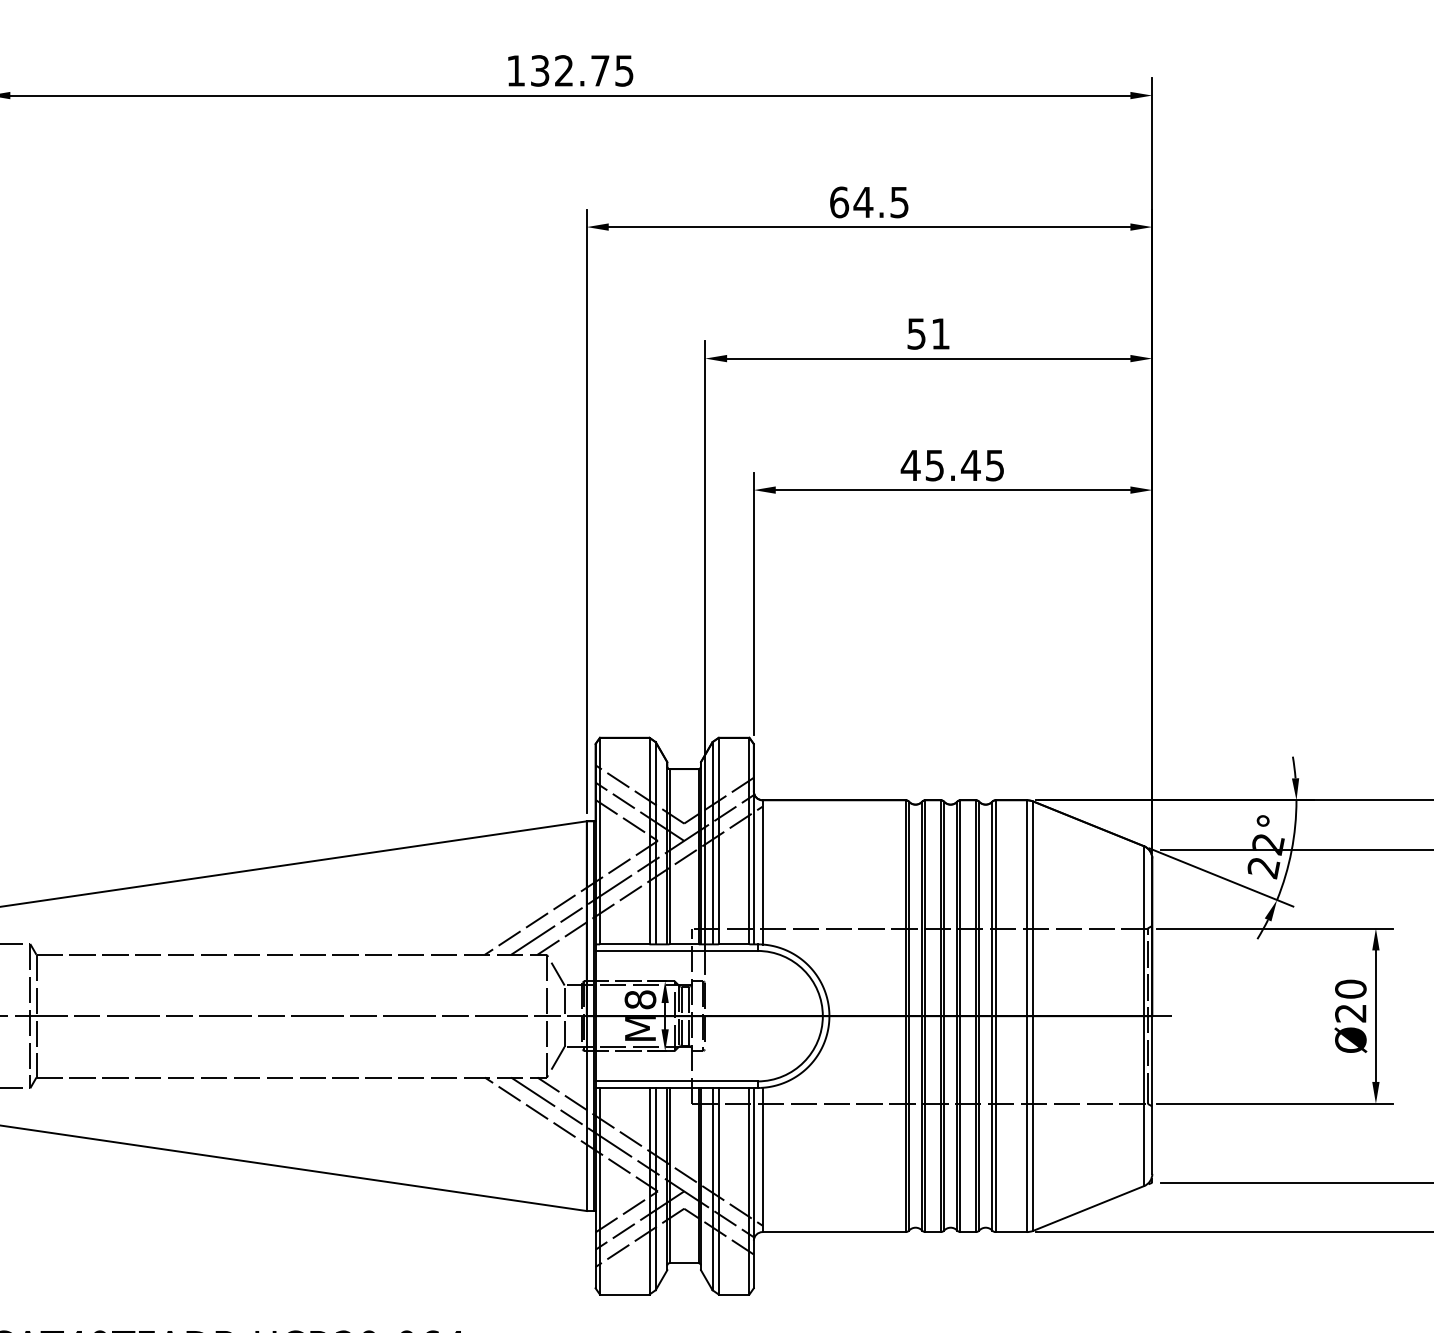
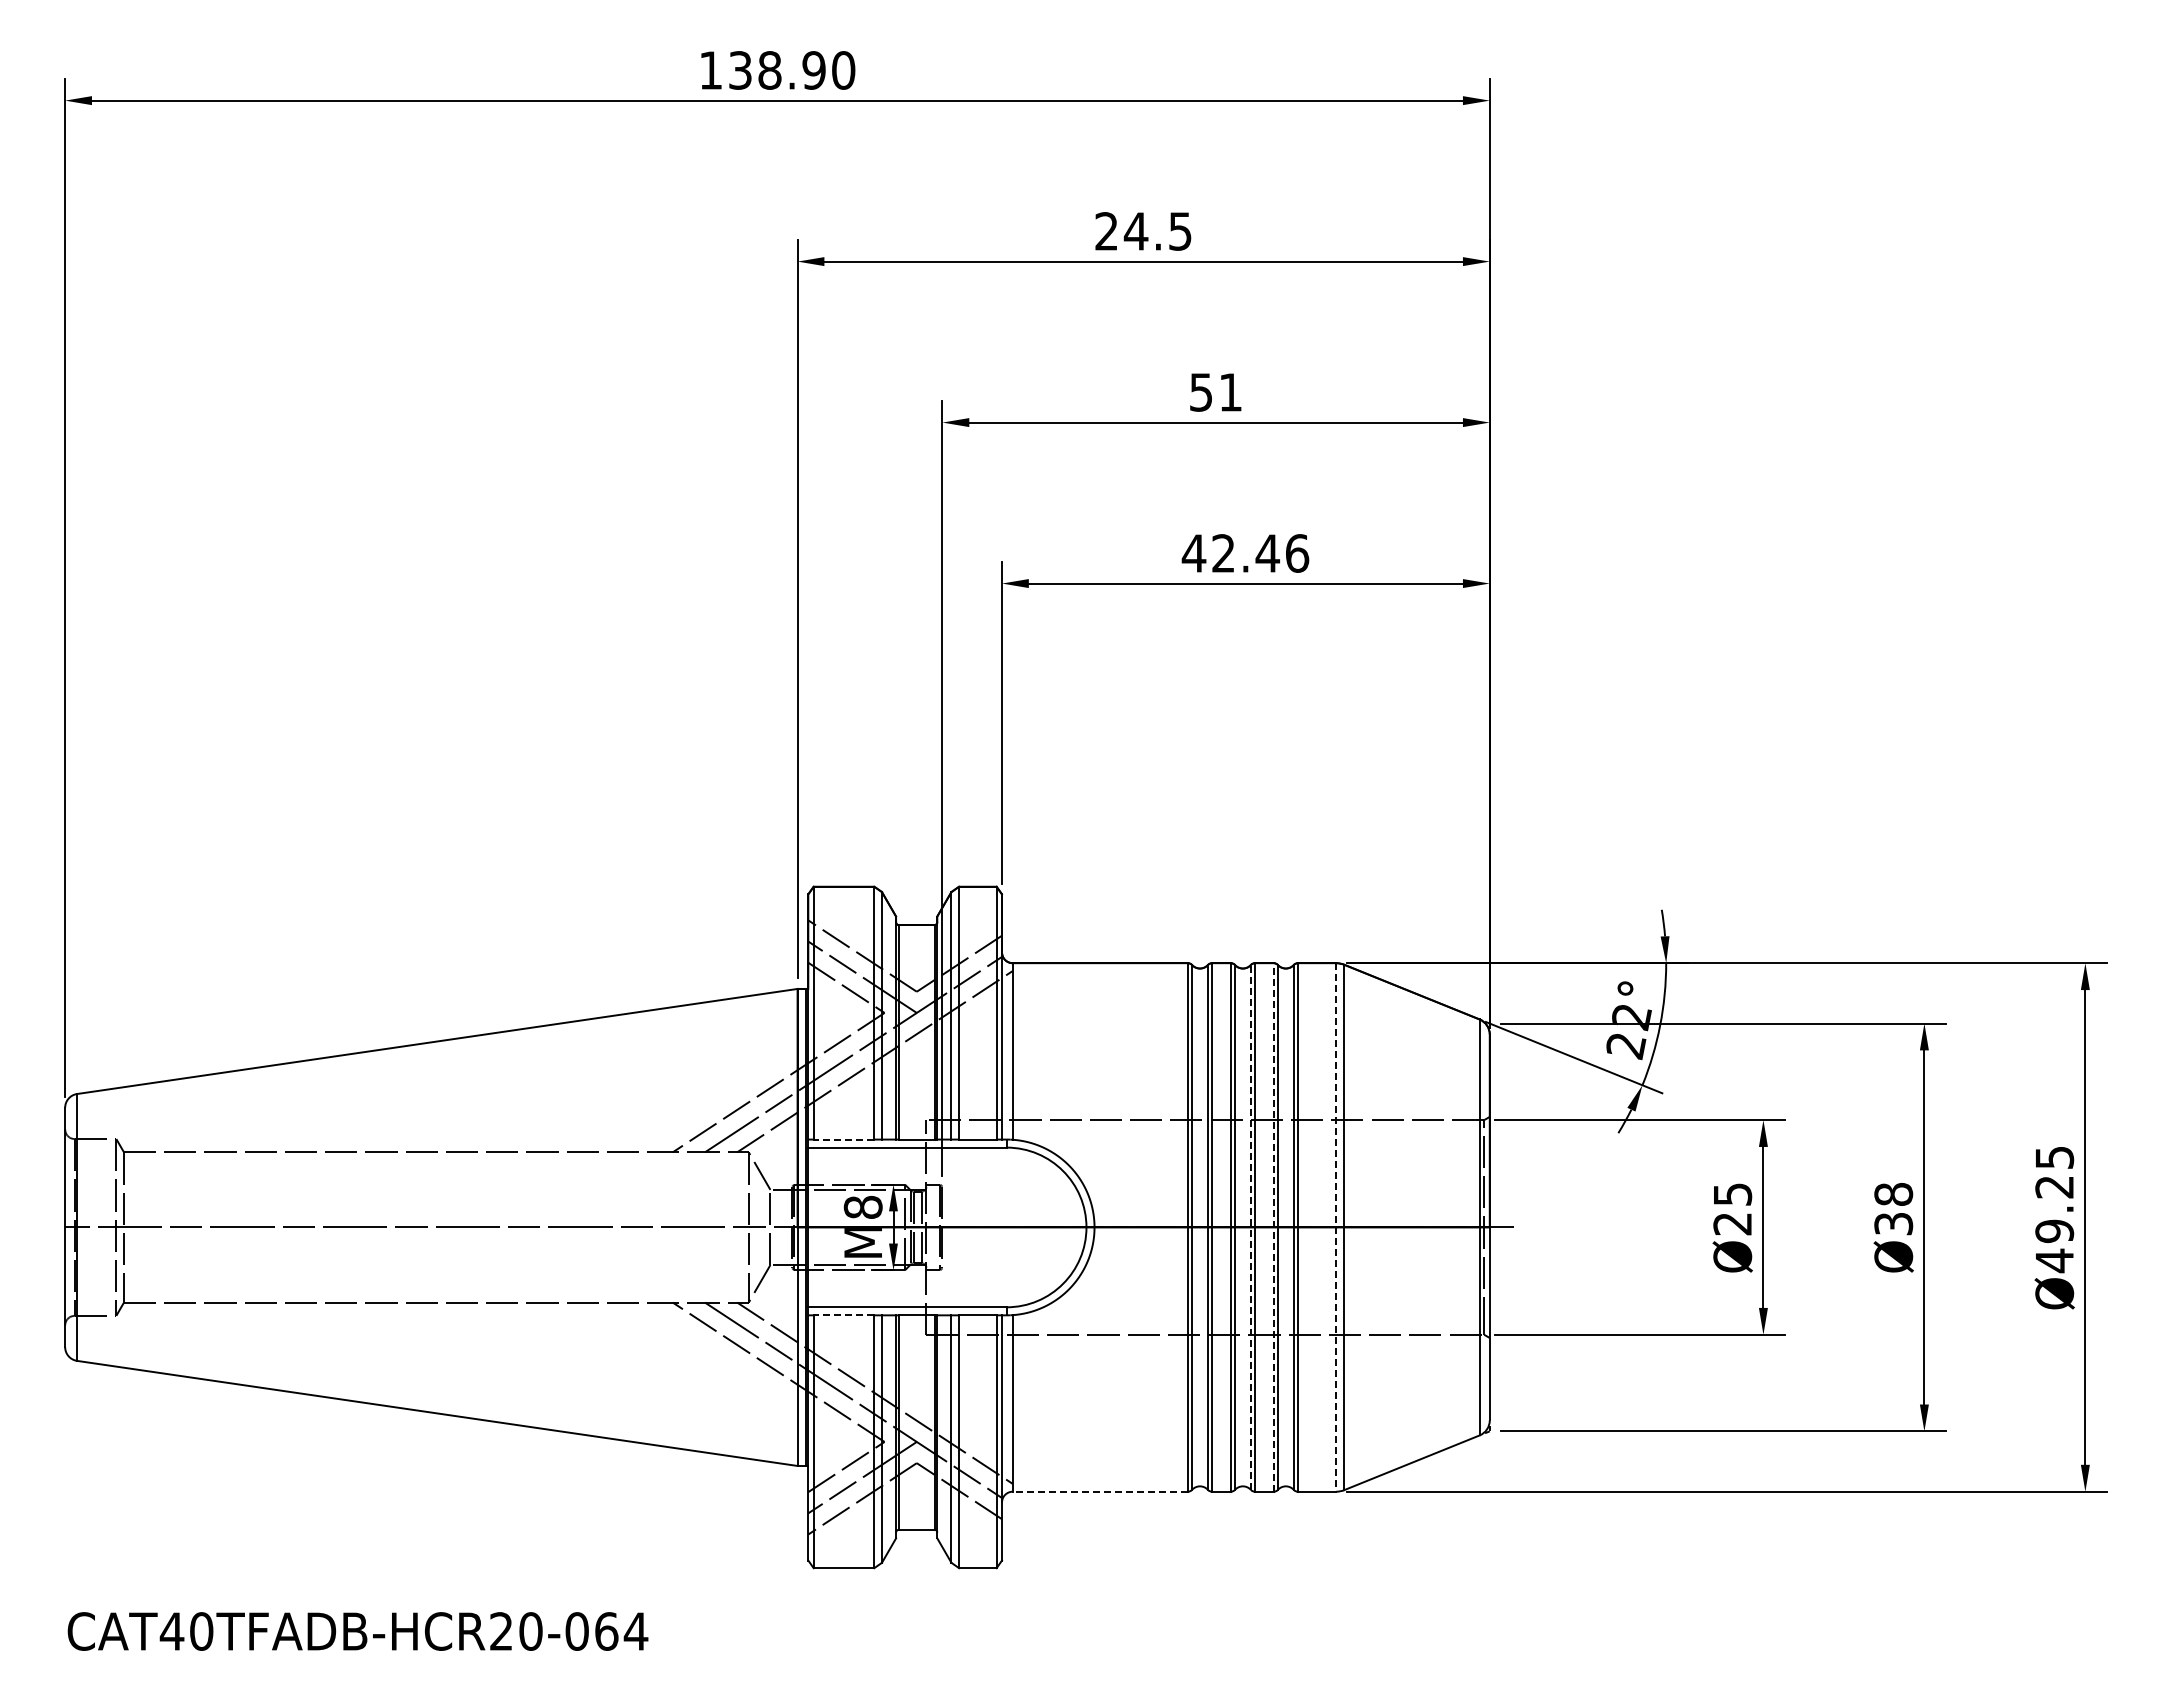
text: (594, 70) -> (806, 70), 132.75 -> 138.90
text: (839, 202) -> (1106, 231), 64.5 -> 24.5
text: (965, 465) -> (1260, 553), 45.45 -> 42.46
line: (624, 944) -> (843, 1139), solid -> dashed
text: (1350, 989) -> (1732, 1194), Ø20 -> Ø25
line: (956, 1015) -> (1250, 1226), solid -> dashed
line: (975, 1015) -> (1273, 1226), solid -> dashed
line: (1027, 1016) -> (1336, 1227), solid -> dashed
line: (624, 1088) -> (843, 1315), solid -> dashed
line: (834, 1231) -> (1100, 1491), solid -> dashed

